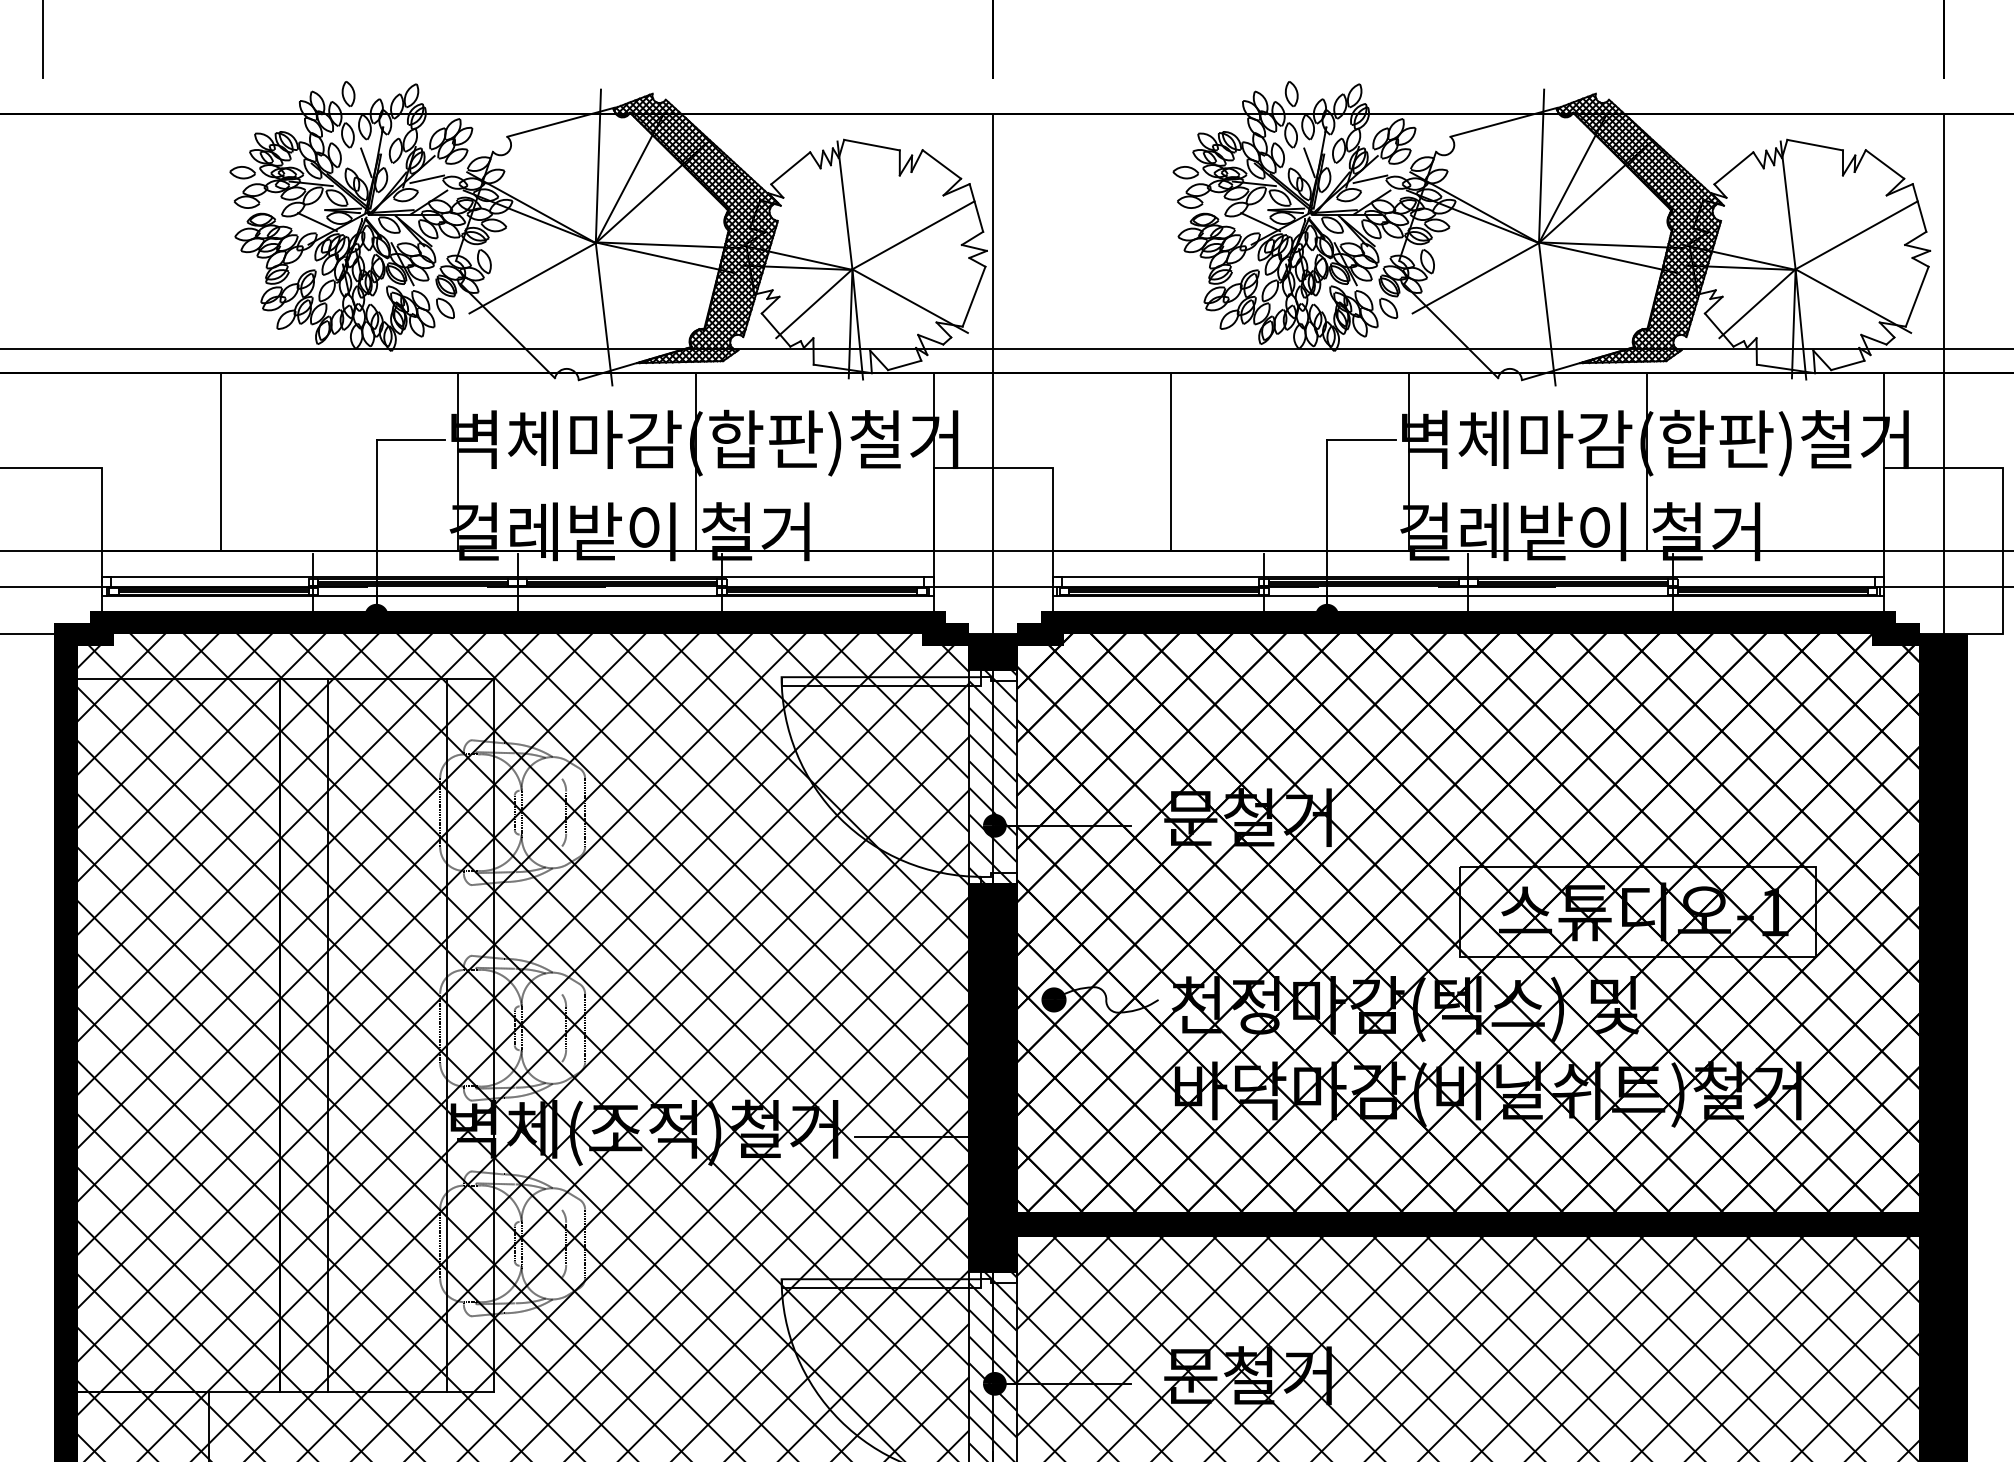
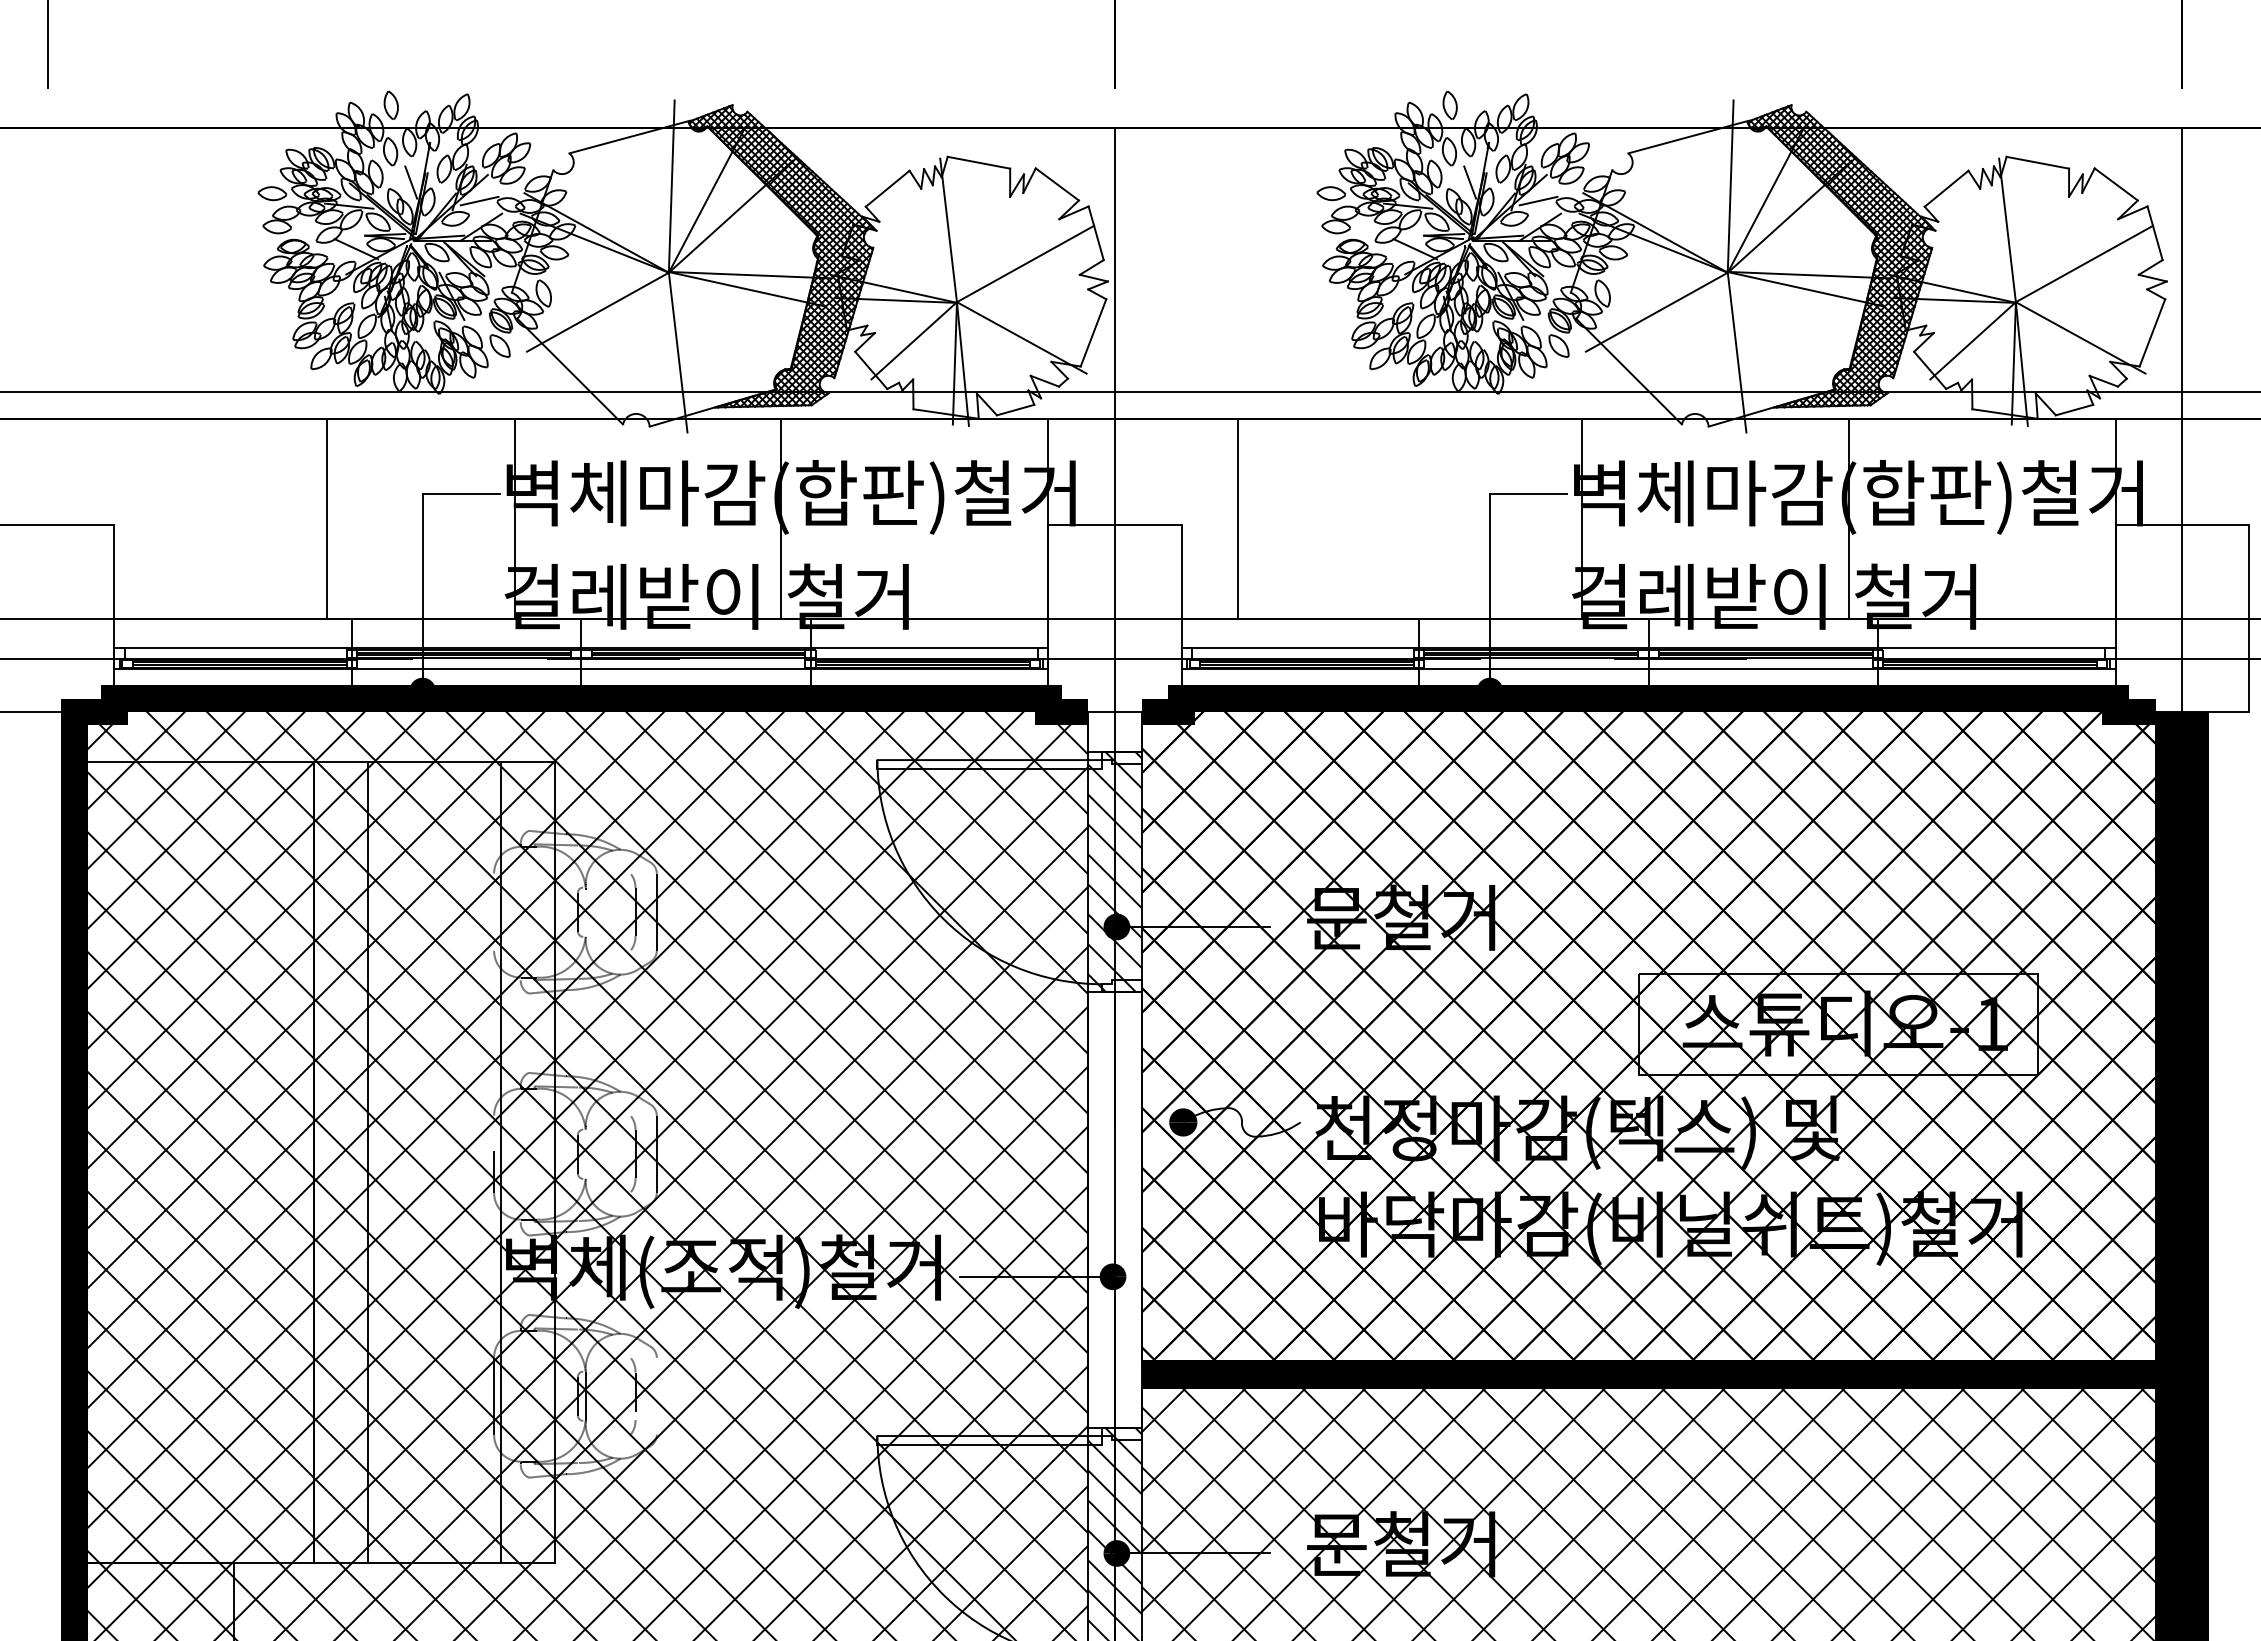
line: (220, 462) -> (326, 518), moved
line: (1171, 462) -> (1238, 518), moved
fill: (992, 652) -> (1114, 732), removed
fill: (992, 1078) -> (1114, 1210), removed

